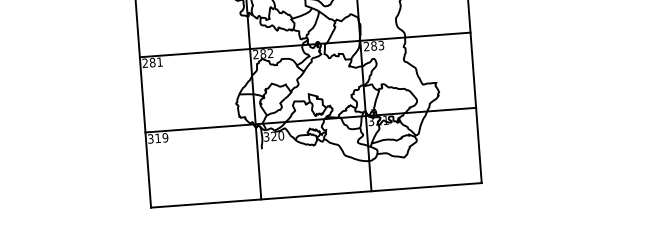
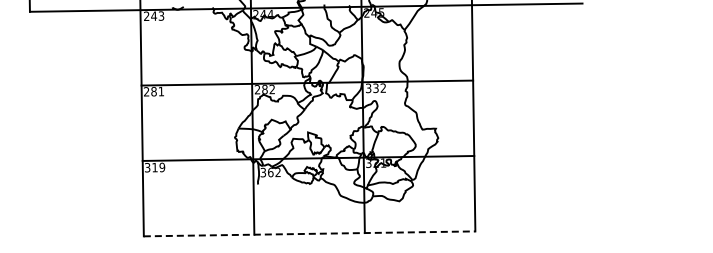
text: (373, 46) -> (375, 88), 283 -> 332
text: (277, 136) -> (274, 172), 320 -> 362
line: (316, 194) -> (309, 233), solid -> dashed

